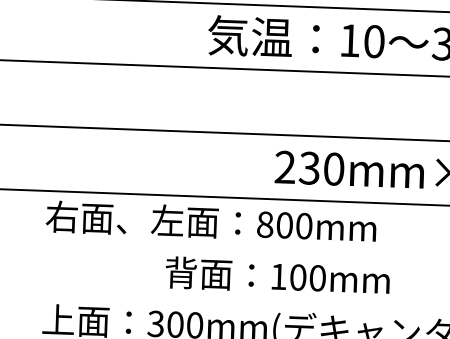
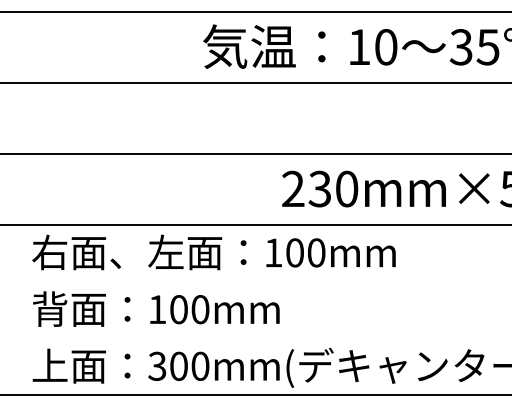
text: (265, 224) -> (273, 252), 800mm -> 100mm
text: (277, 275) -> (156, 308), moved

